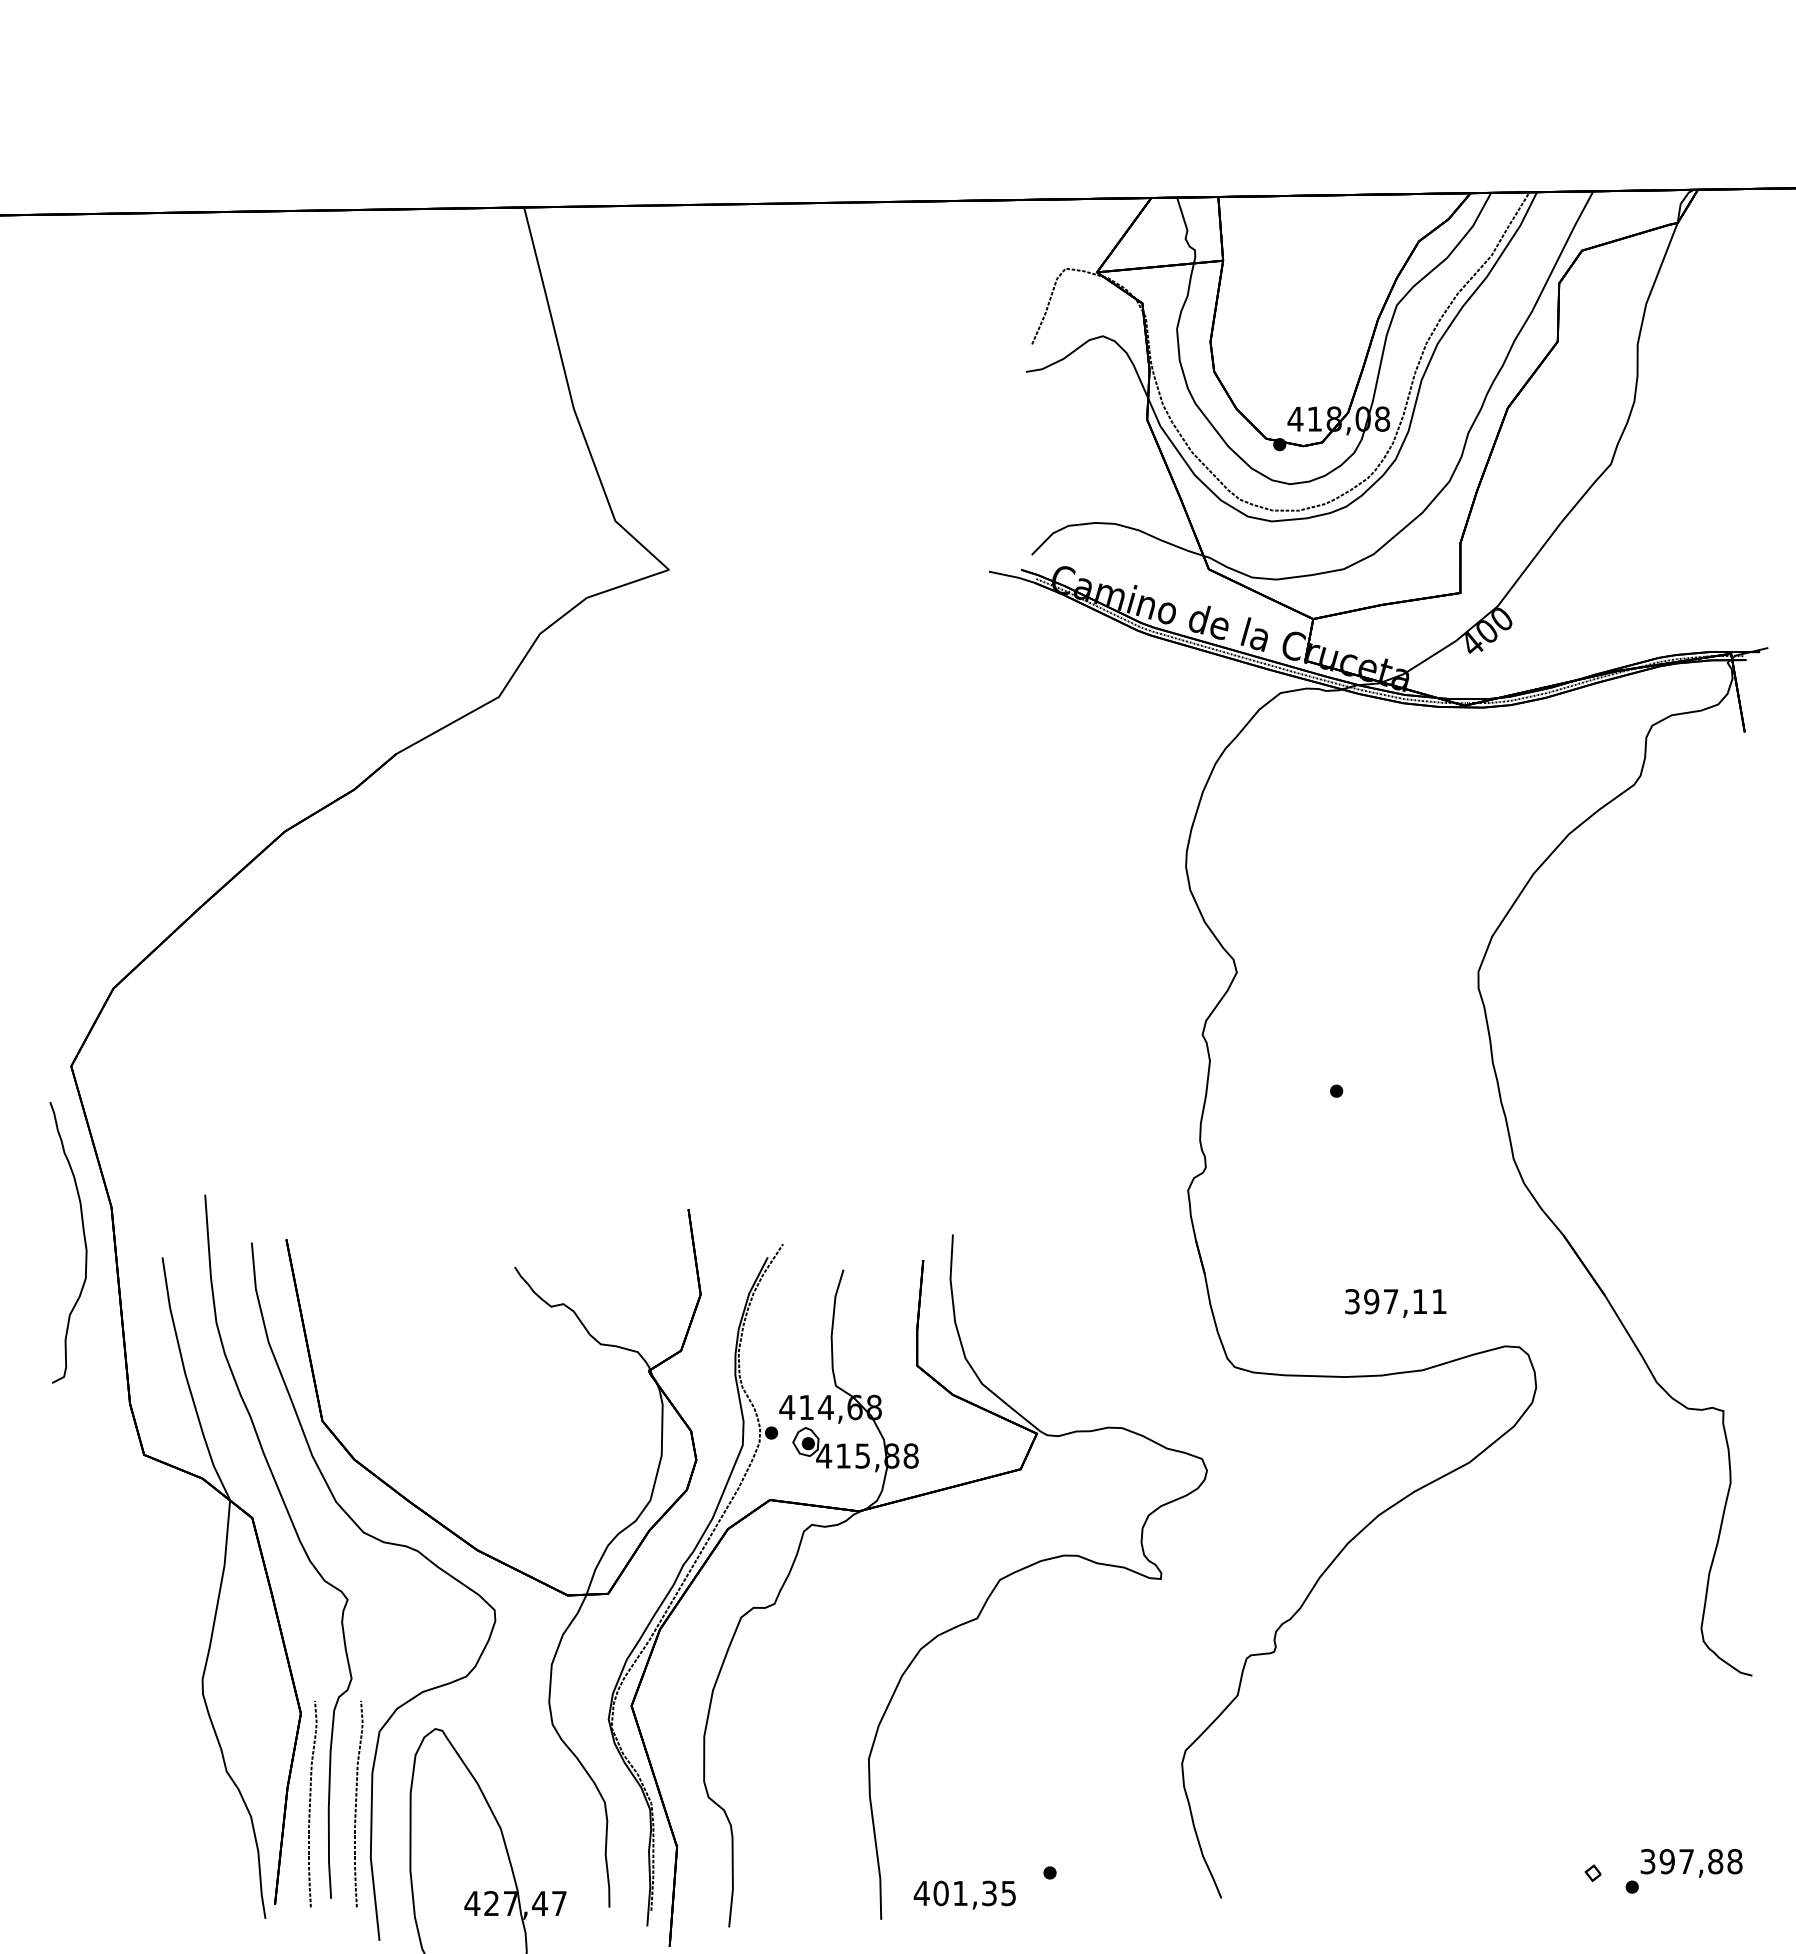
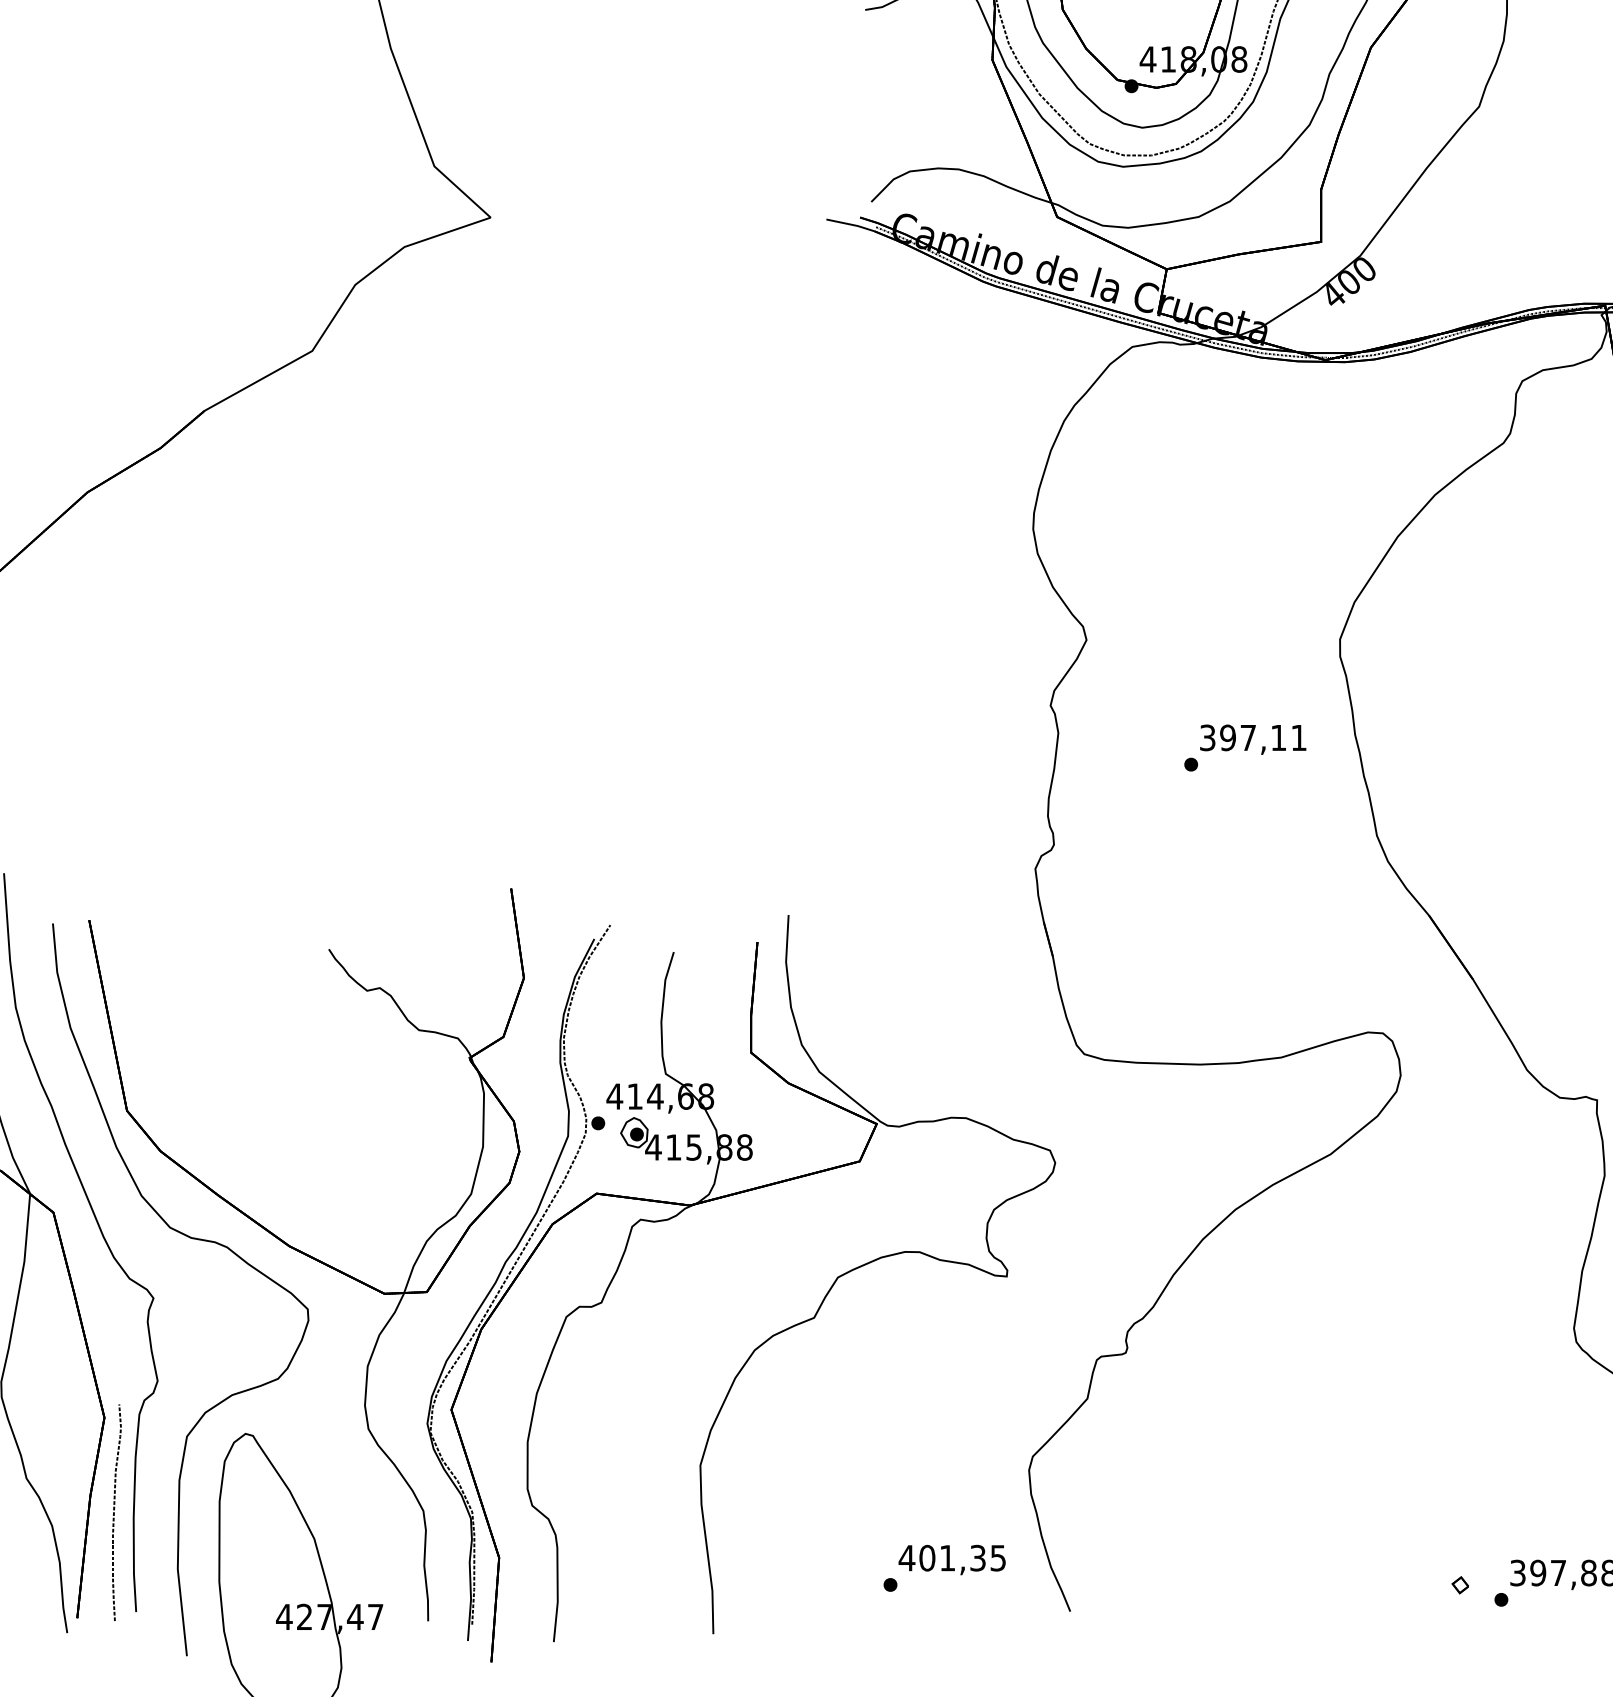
text: (1395, 1303) -> (1253, 739), moved
curve: (356, 1803) -> (162, 1512), removed
text: (964, 1894) -> (951, 1559), moved

